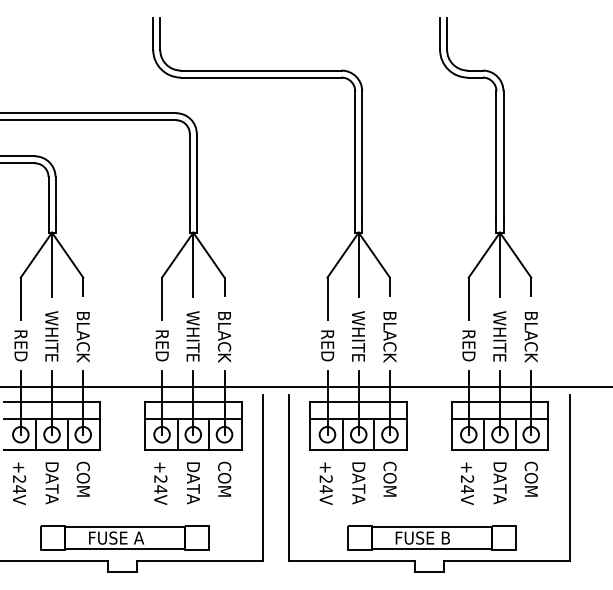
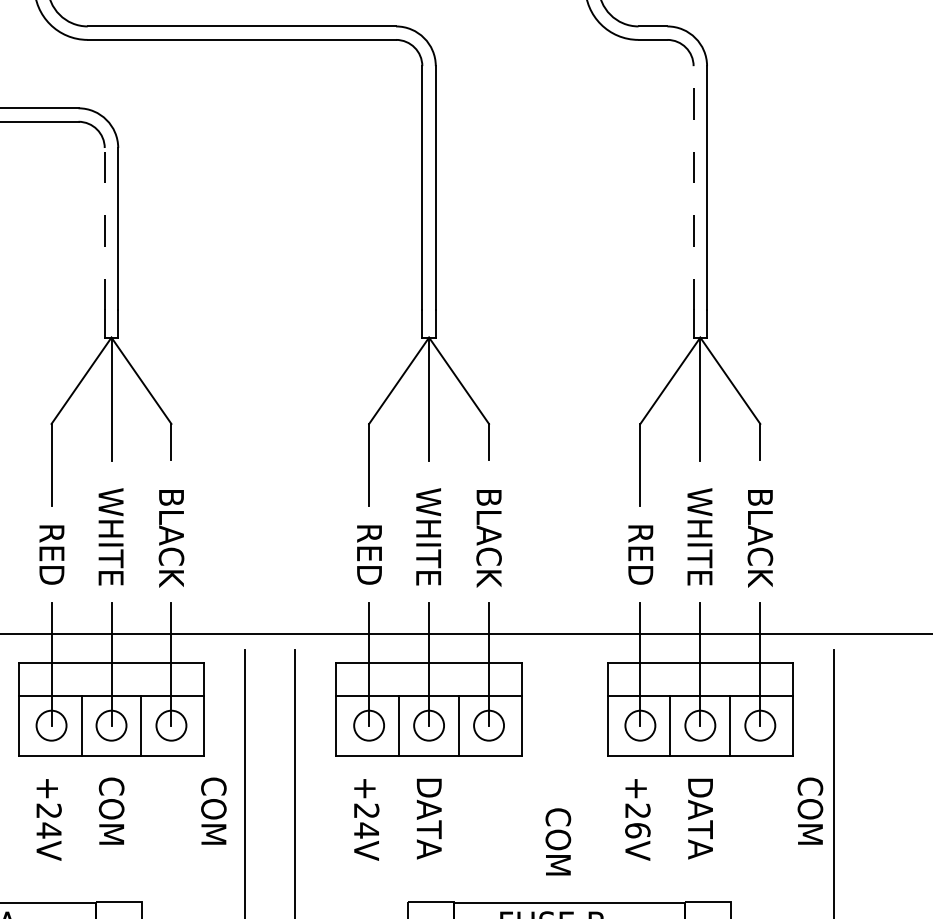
line: (496, 154) -> (693, 187), solid -> dashed
line: (189, 175) -> (104, 227), solid -> dashed
text: (224, 478) -> (213, 809), moved
text: (389, 478) -> (557, 840), moved
text: (530, 478) -> (808, 809), moved
text: (193, 482) -> (111, 817), DATA -> COM
text: (467, 489) -> (637, 830), +24V -> +26V

